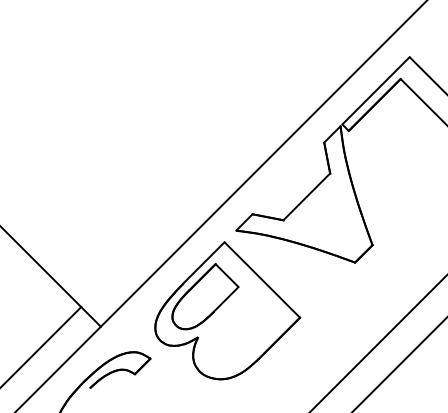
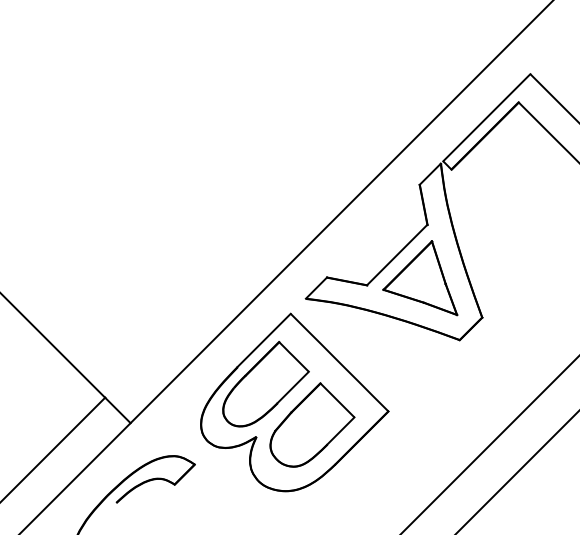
part: (324, 214) -> (420, 277), added
part: (241, 327) -> (312, 424), added

